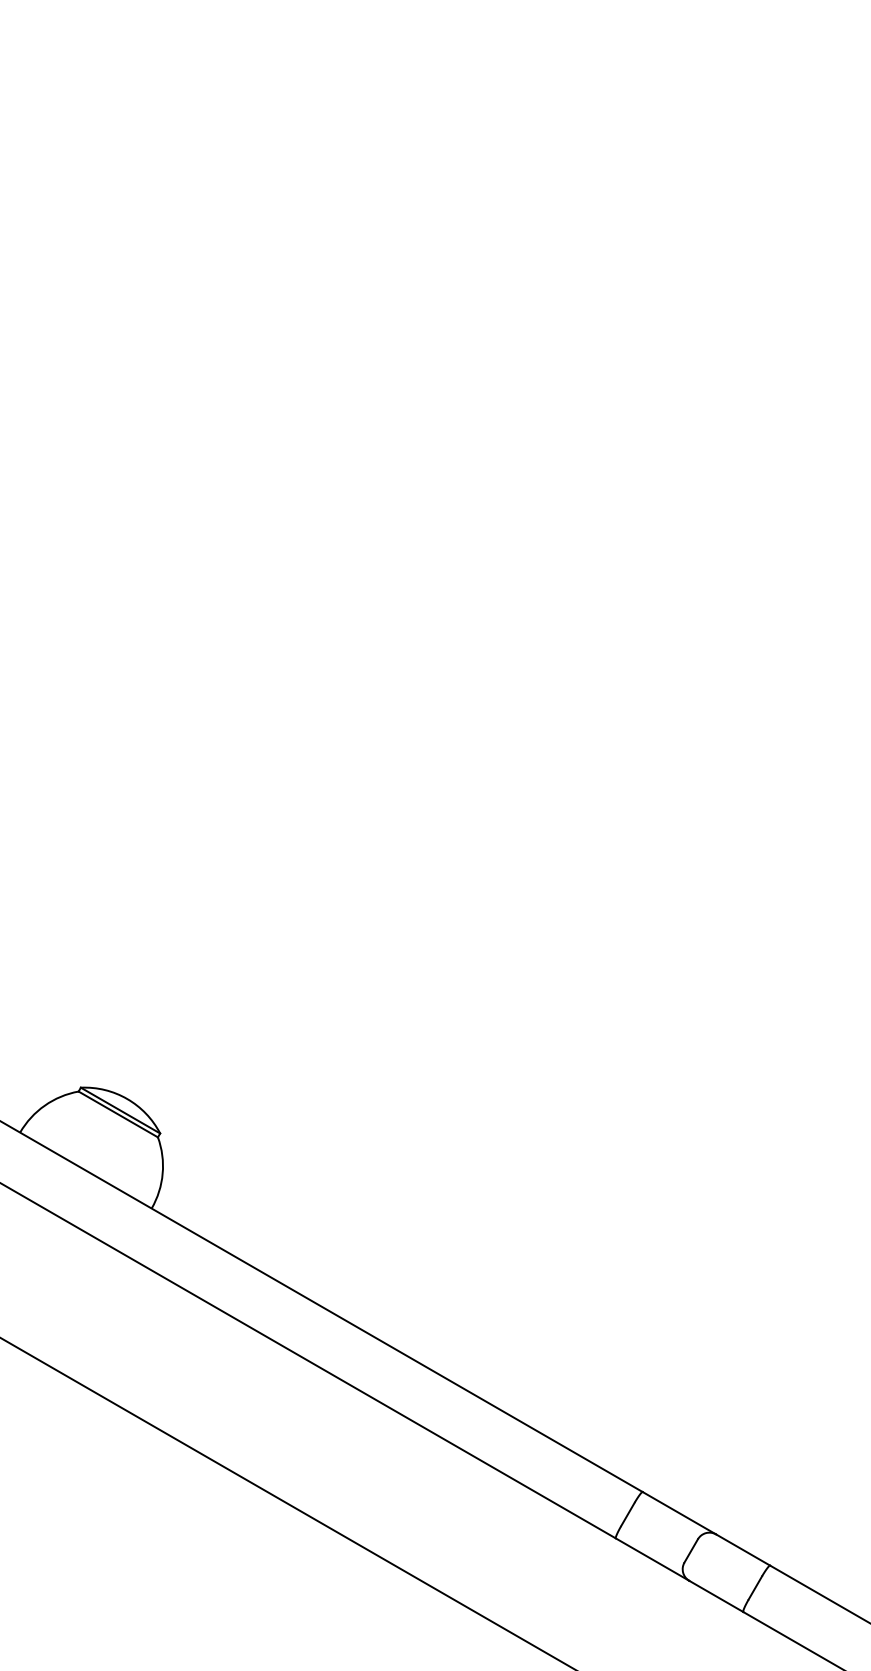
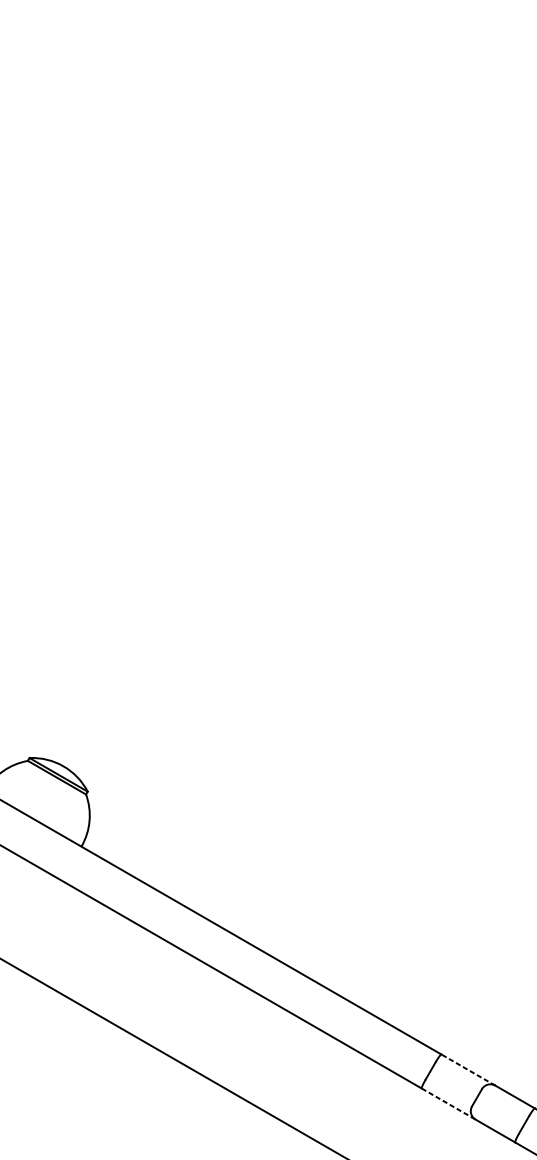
line: (679, 1512) -> (468, 1069), solid -> dashed
line: (653, 1559) -> (449, 1103), solid -> dashed

